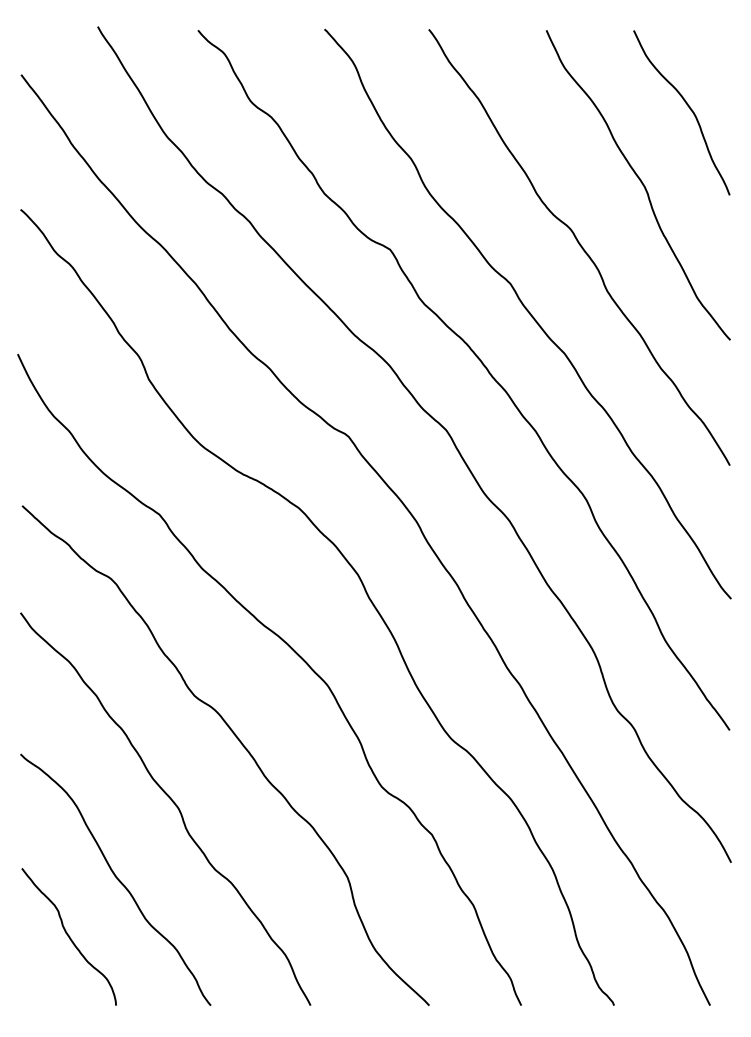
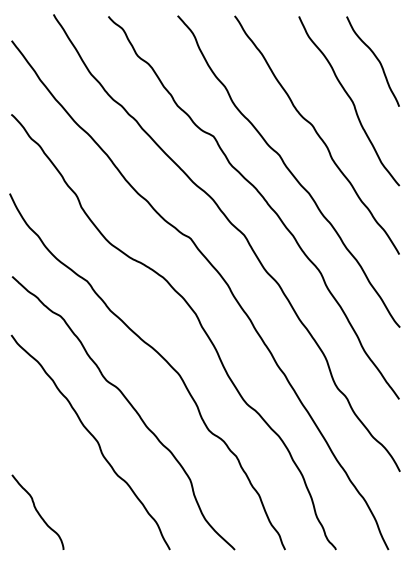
curve: (115, 878) -> (63, 480), removed

